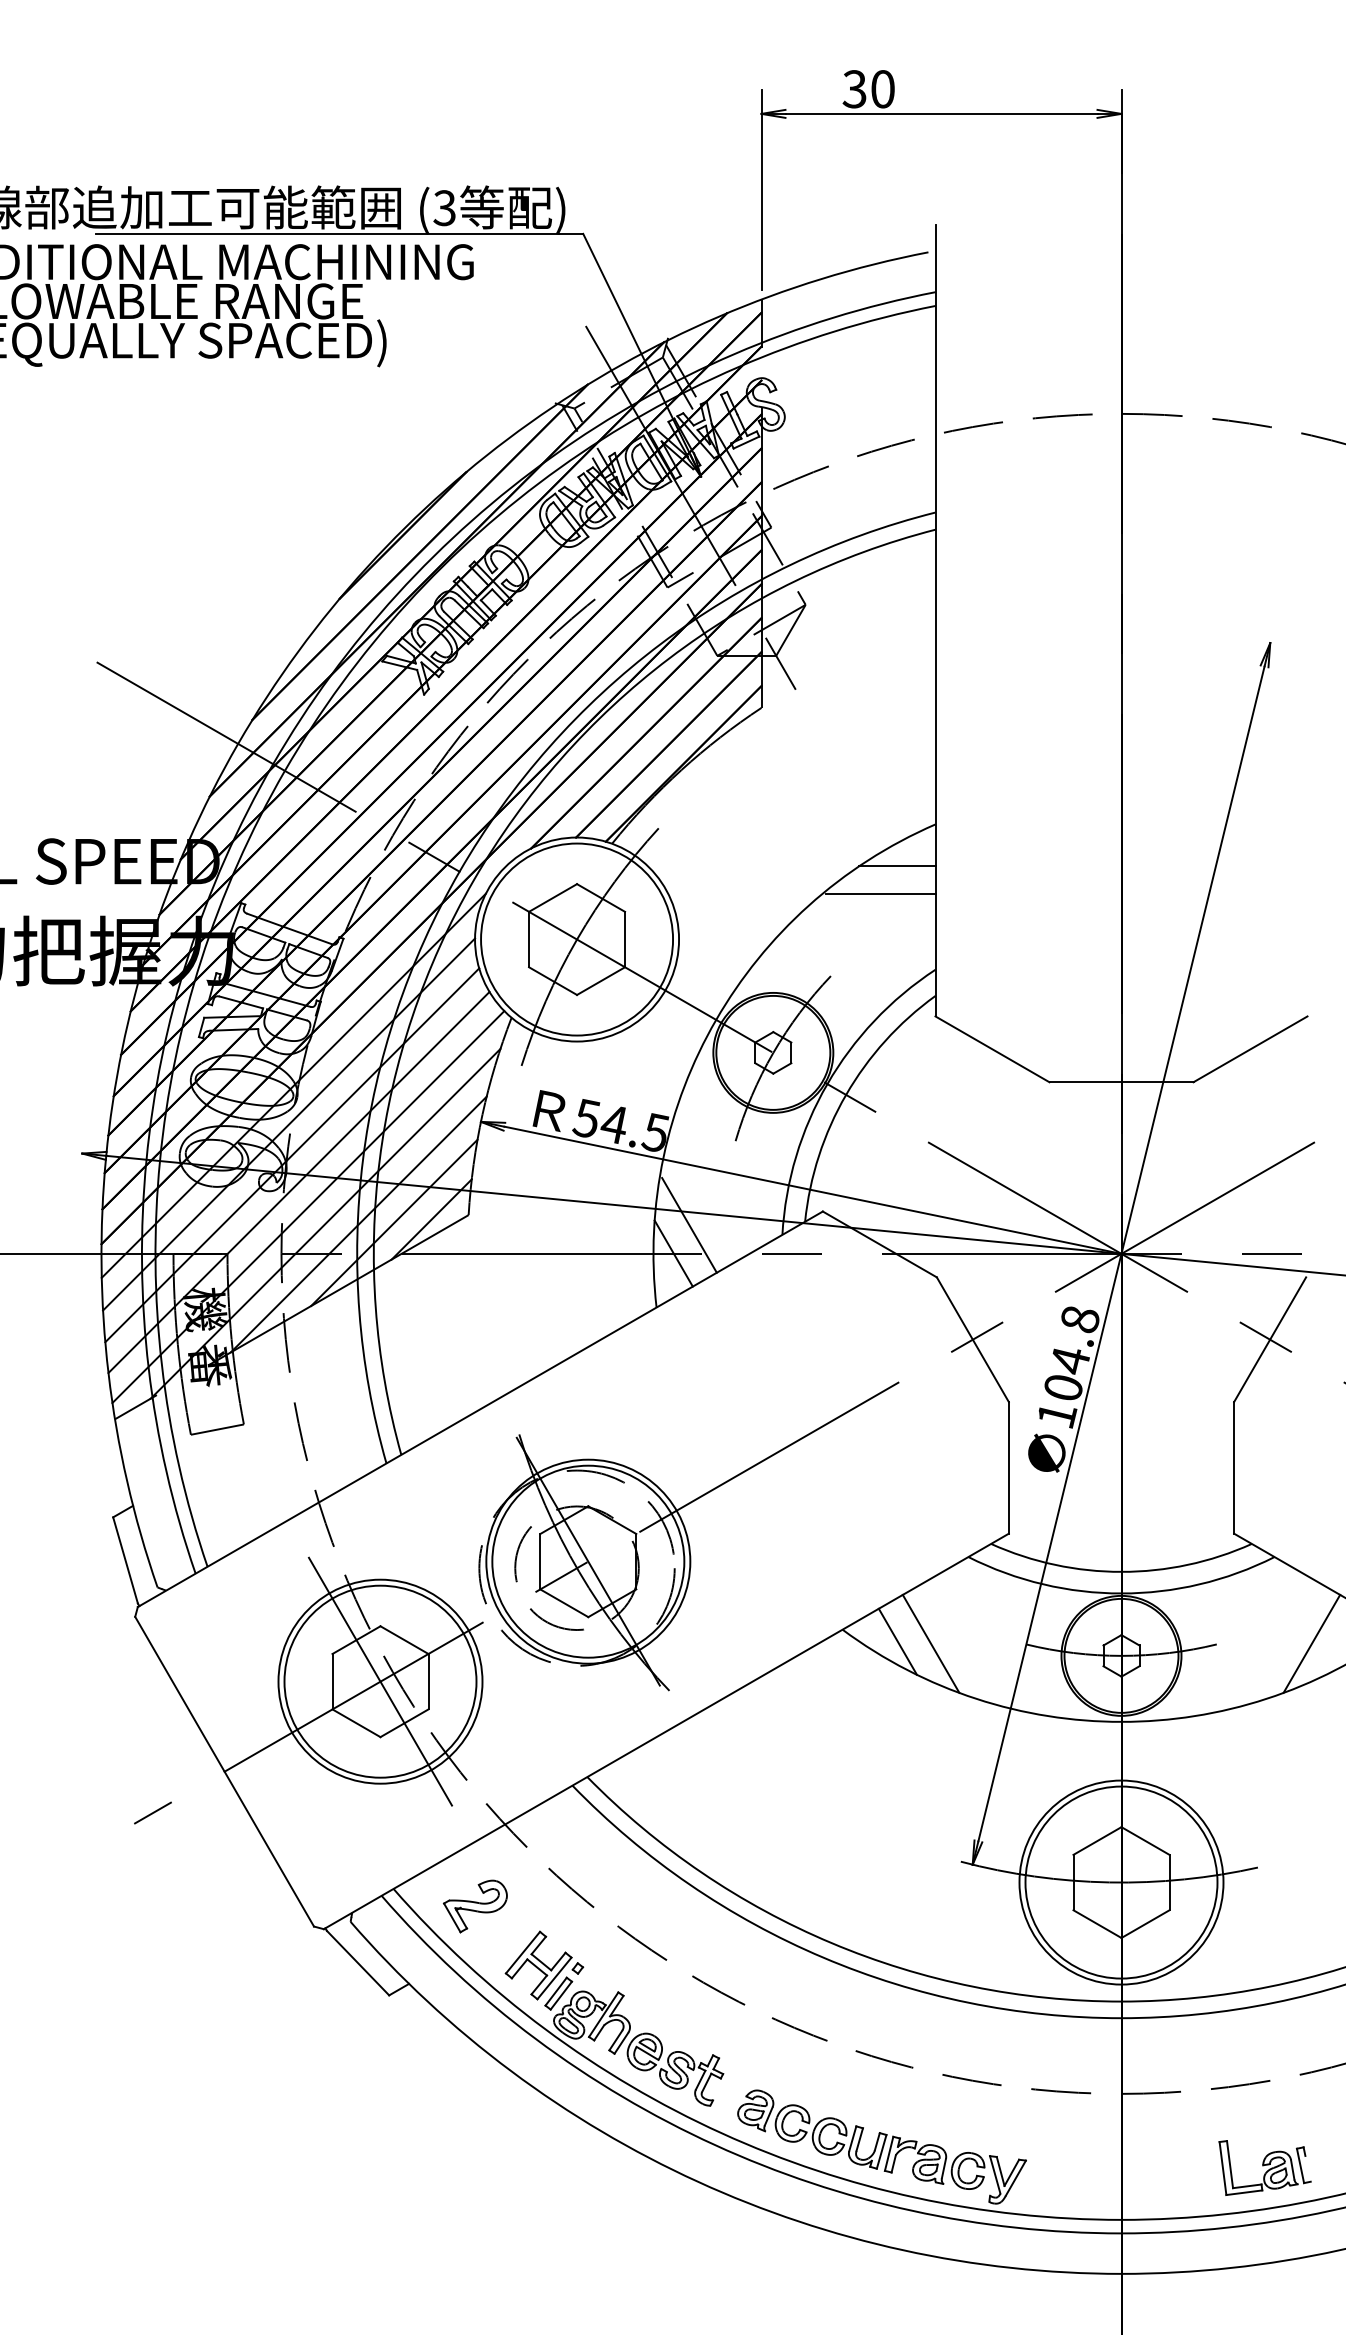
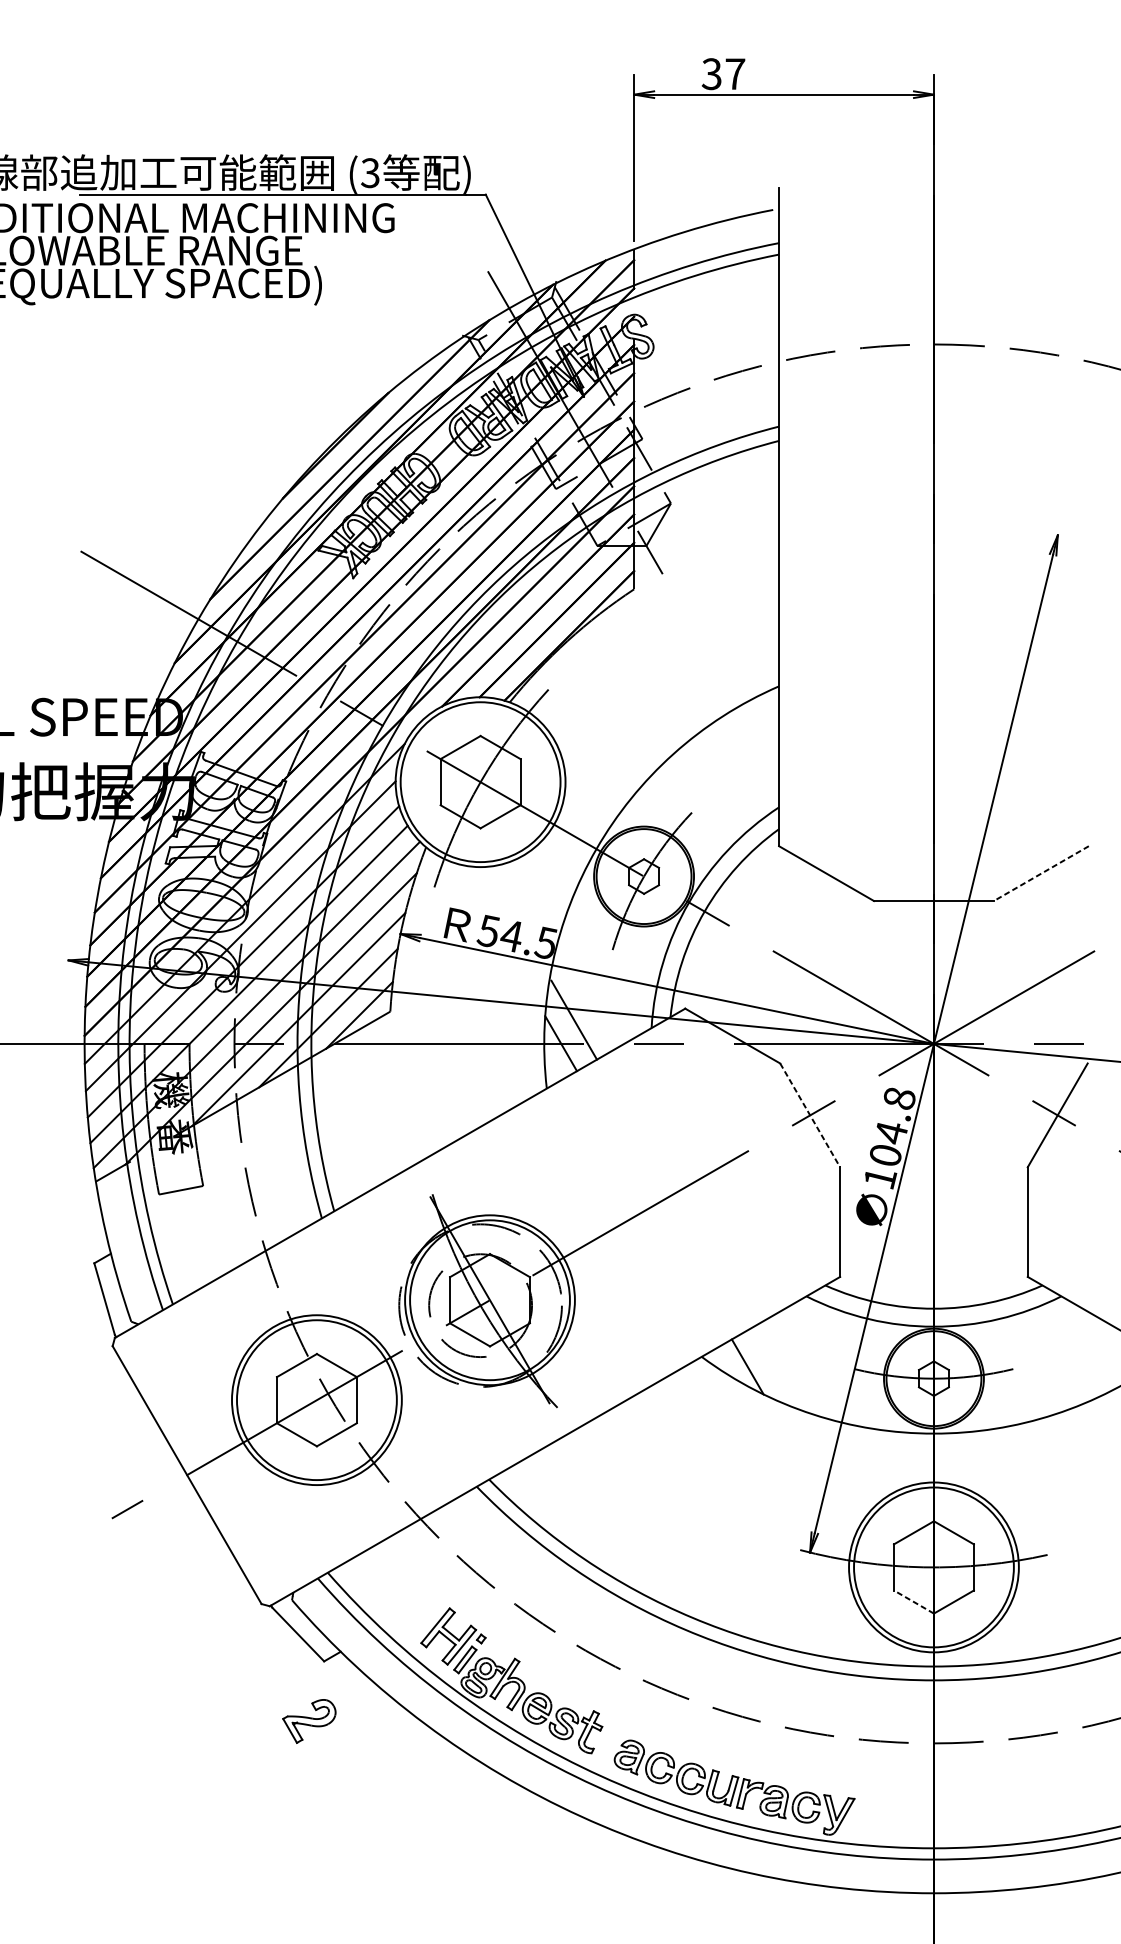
text: (882, 89) -> (734, 74), 30 -> 37
line: (897, 866) -> (747, 721), removed
line: (880, 894) -> (733, 744), removed
line: (1250, 1049) -> (1041, 873), solid -> dashed
line: (972, 1339) -> (809, 1115), solid -> dashed
line: (930, 1643) -> (774, 1368), removed
line: (1311, 1643) -> (1092, 1368), removed
line: (380, 1681) -> (316, 1400), removed
part: (474, 1906) -> (308, 1721), moved
line: (1097, 1924) -> (913, 1602), solid -> dashed
part: (1264, 2167) -> (1053, 1804), removed

